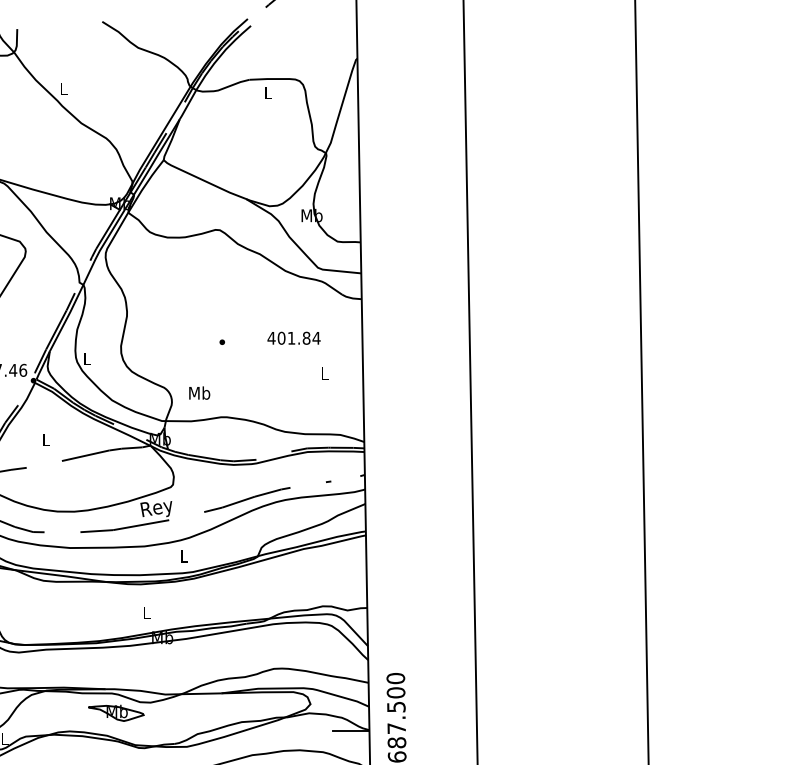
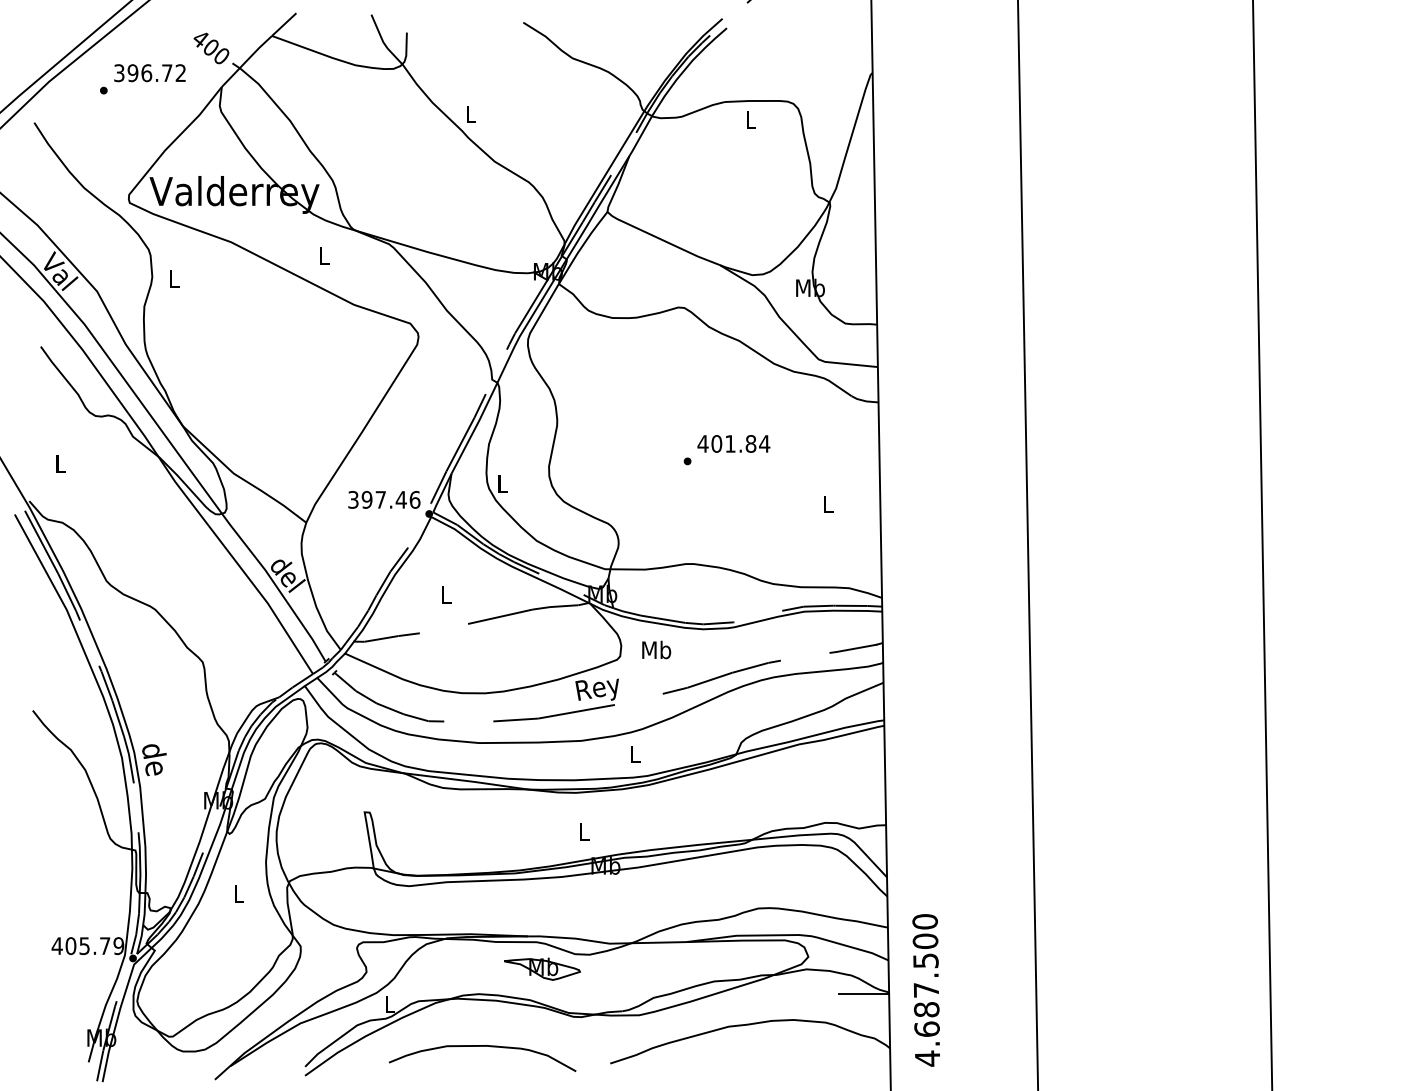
text: (293, 337) -> (733, 443), moved
text: (199, 392) -> (656, 649), moved
line: (345, 478) -> (856, 647), added

